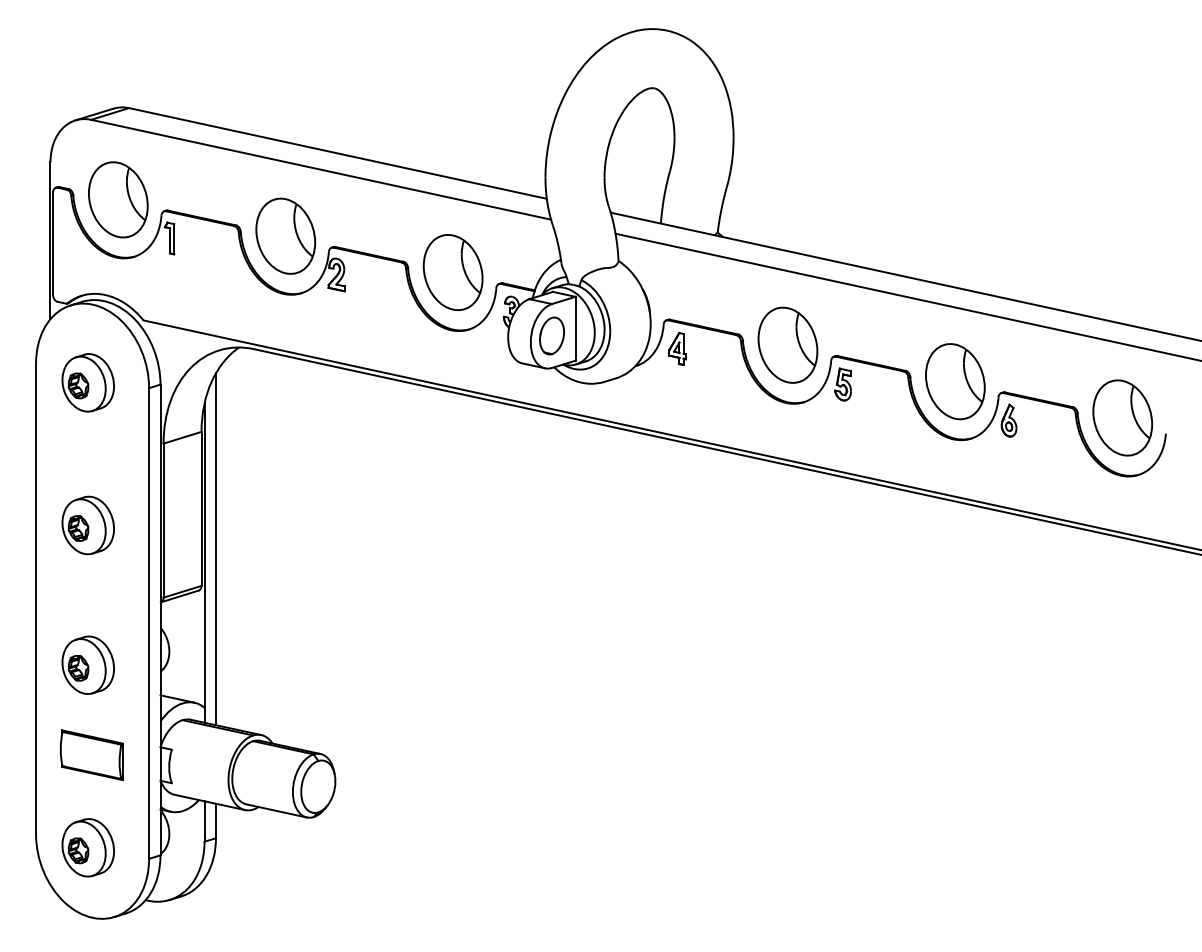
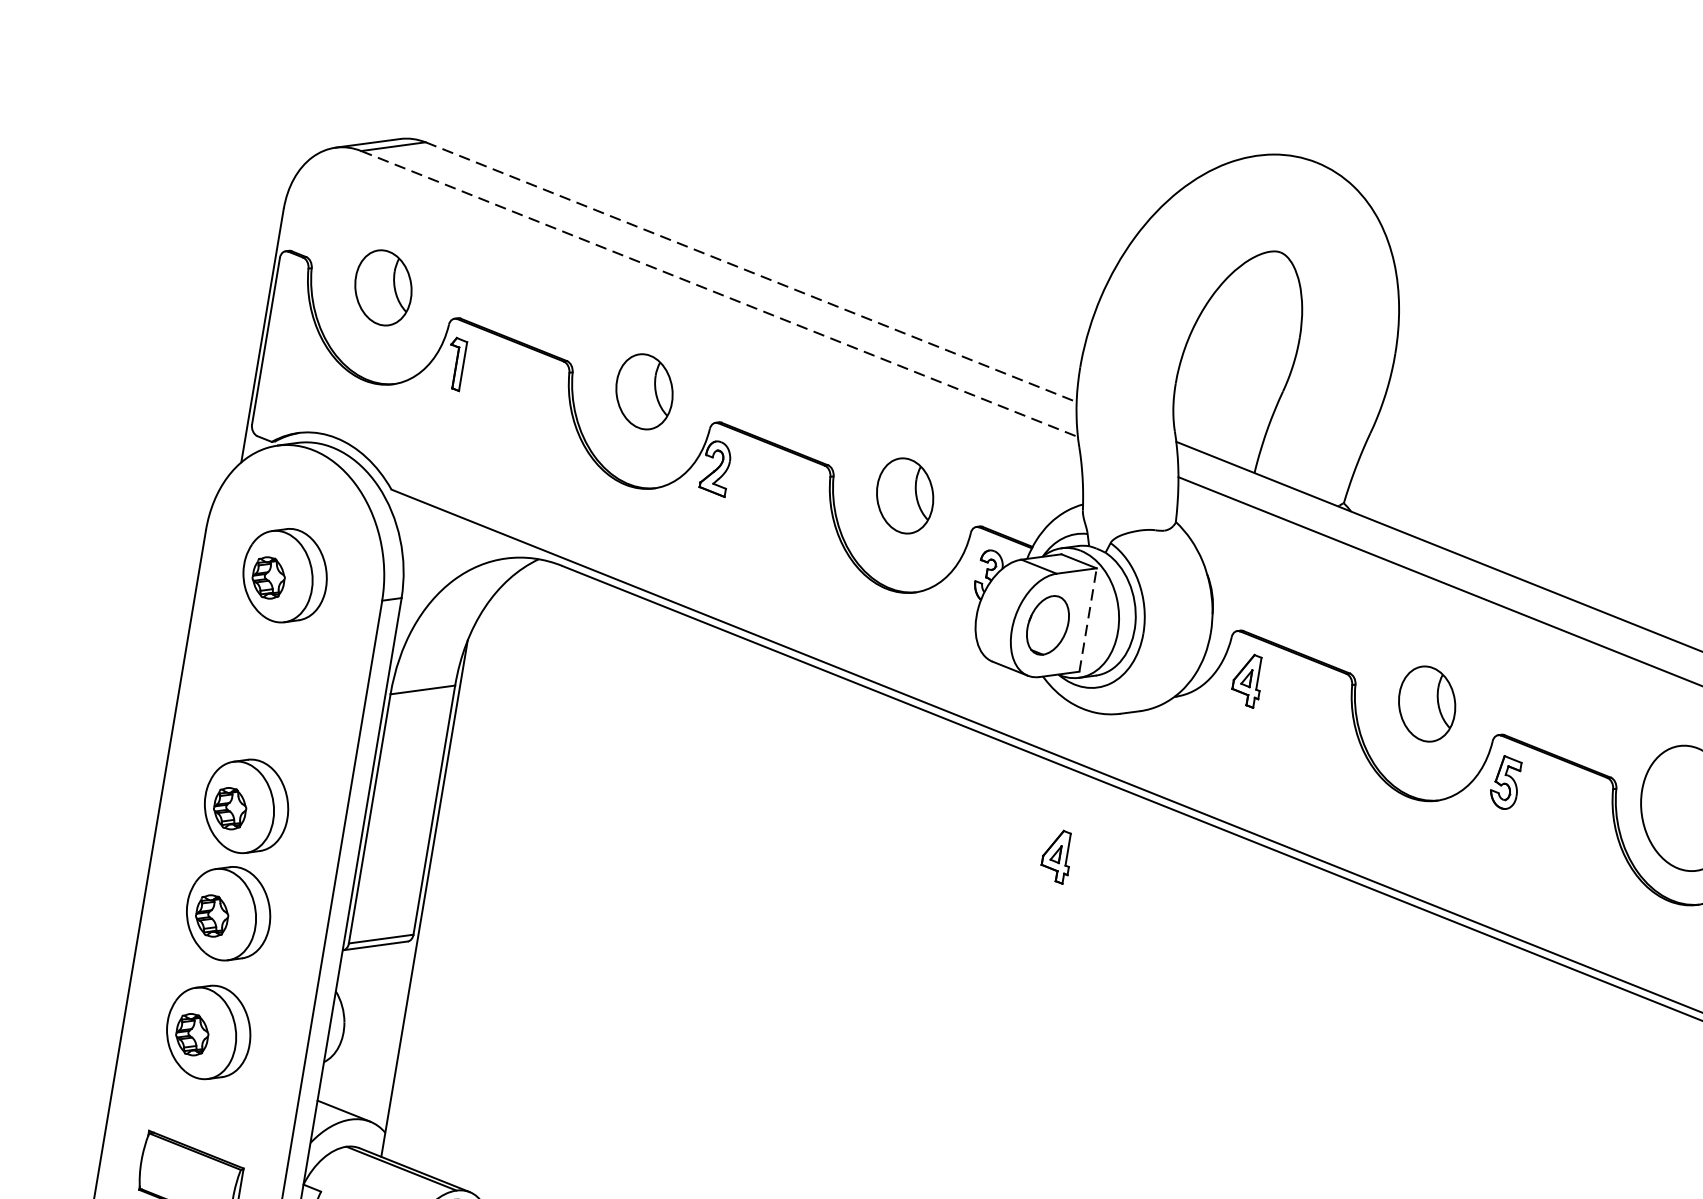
line: (337, 153) -> (750, 272), solid -> dashed
line: (321, 169) -> (720, 293), solid -> dashed
part: (118, 199) -> (383, 287), size x0.6
part: (285, 235) -> (644, 390), size x0.6
part: (452, 272) -> (904, 495), size x0.6
line: (575, 328) -> (1087, 619), solid -> dashed
part: (787, 344) -> (1426, 702), size x0.6
part: (580, 473) -> (1056, 855), added
line: (215, 549) -> (445, 879), removed
part: (87, 591) -> (227, 912), added

